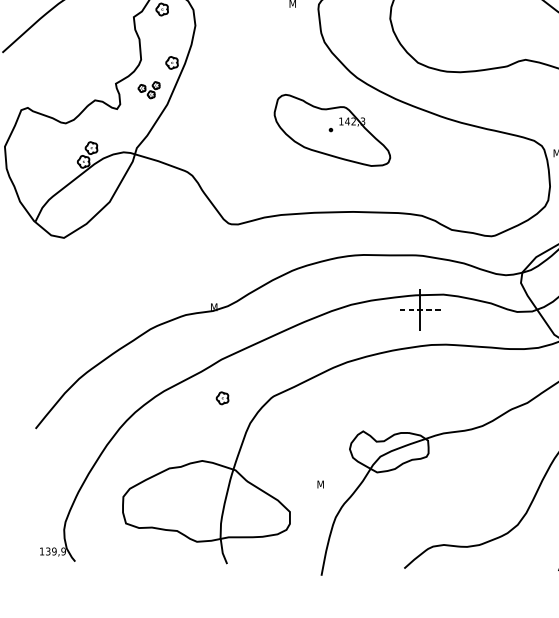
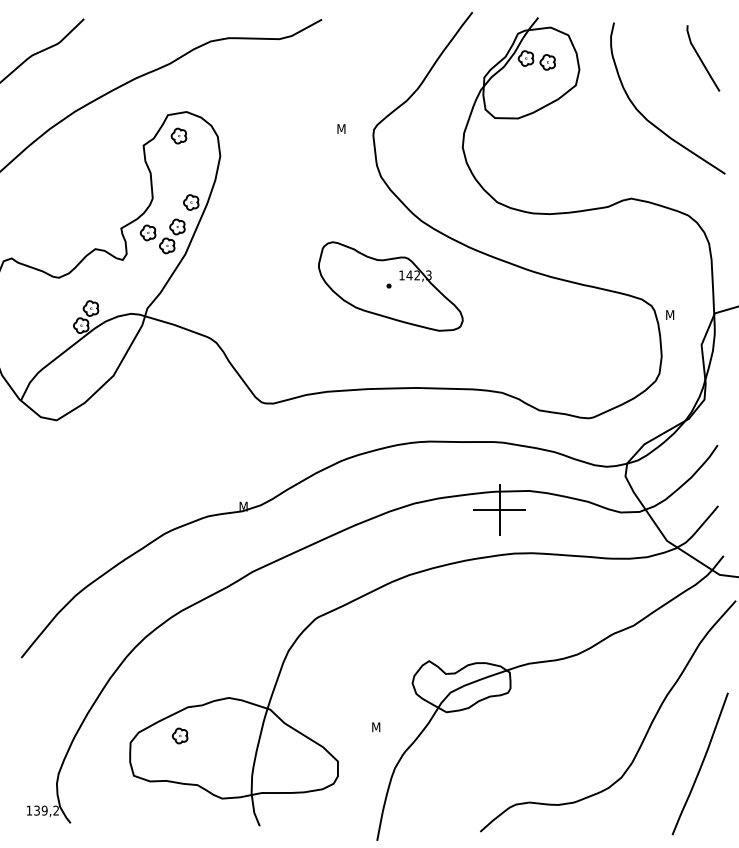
part: (148, 90) -> (162, 236), size x1.67
line: (419, 309) -> (499, 509), dashed -> solid
part: (222, 397) -> (180, 735), moved
text: (63, 551) -> (56, 810), 139,9 -> 139,2

